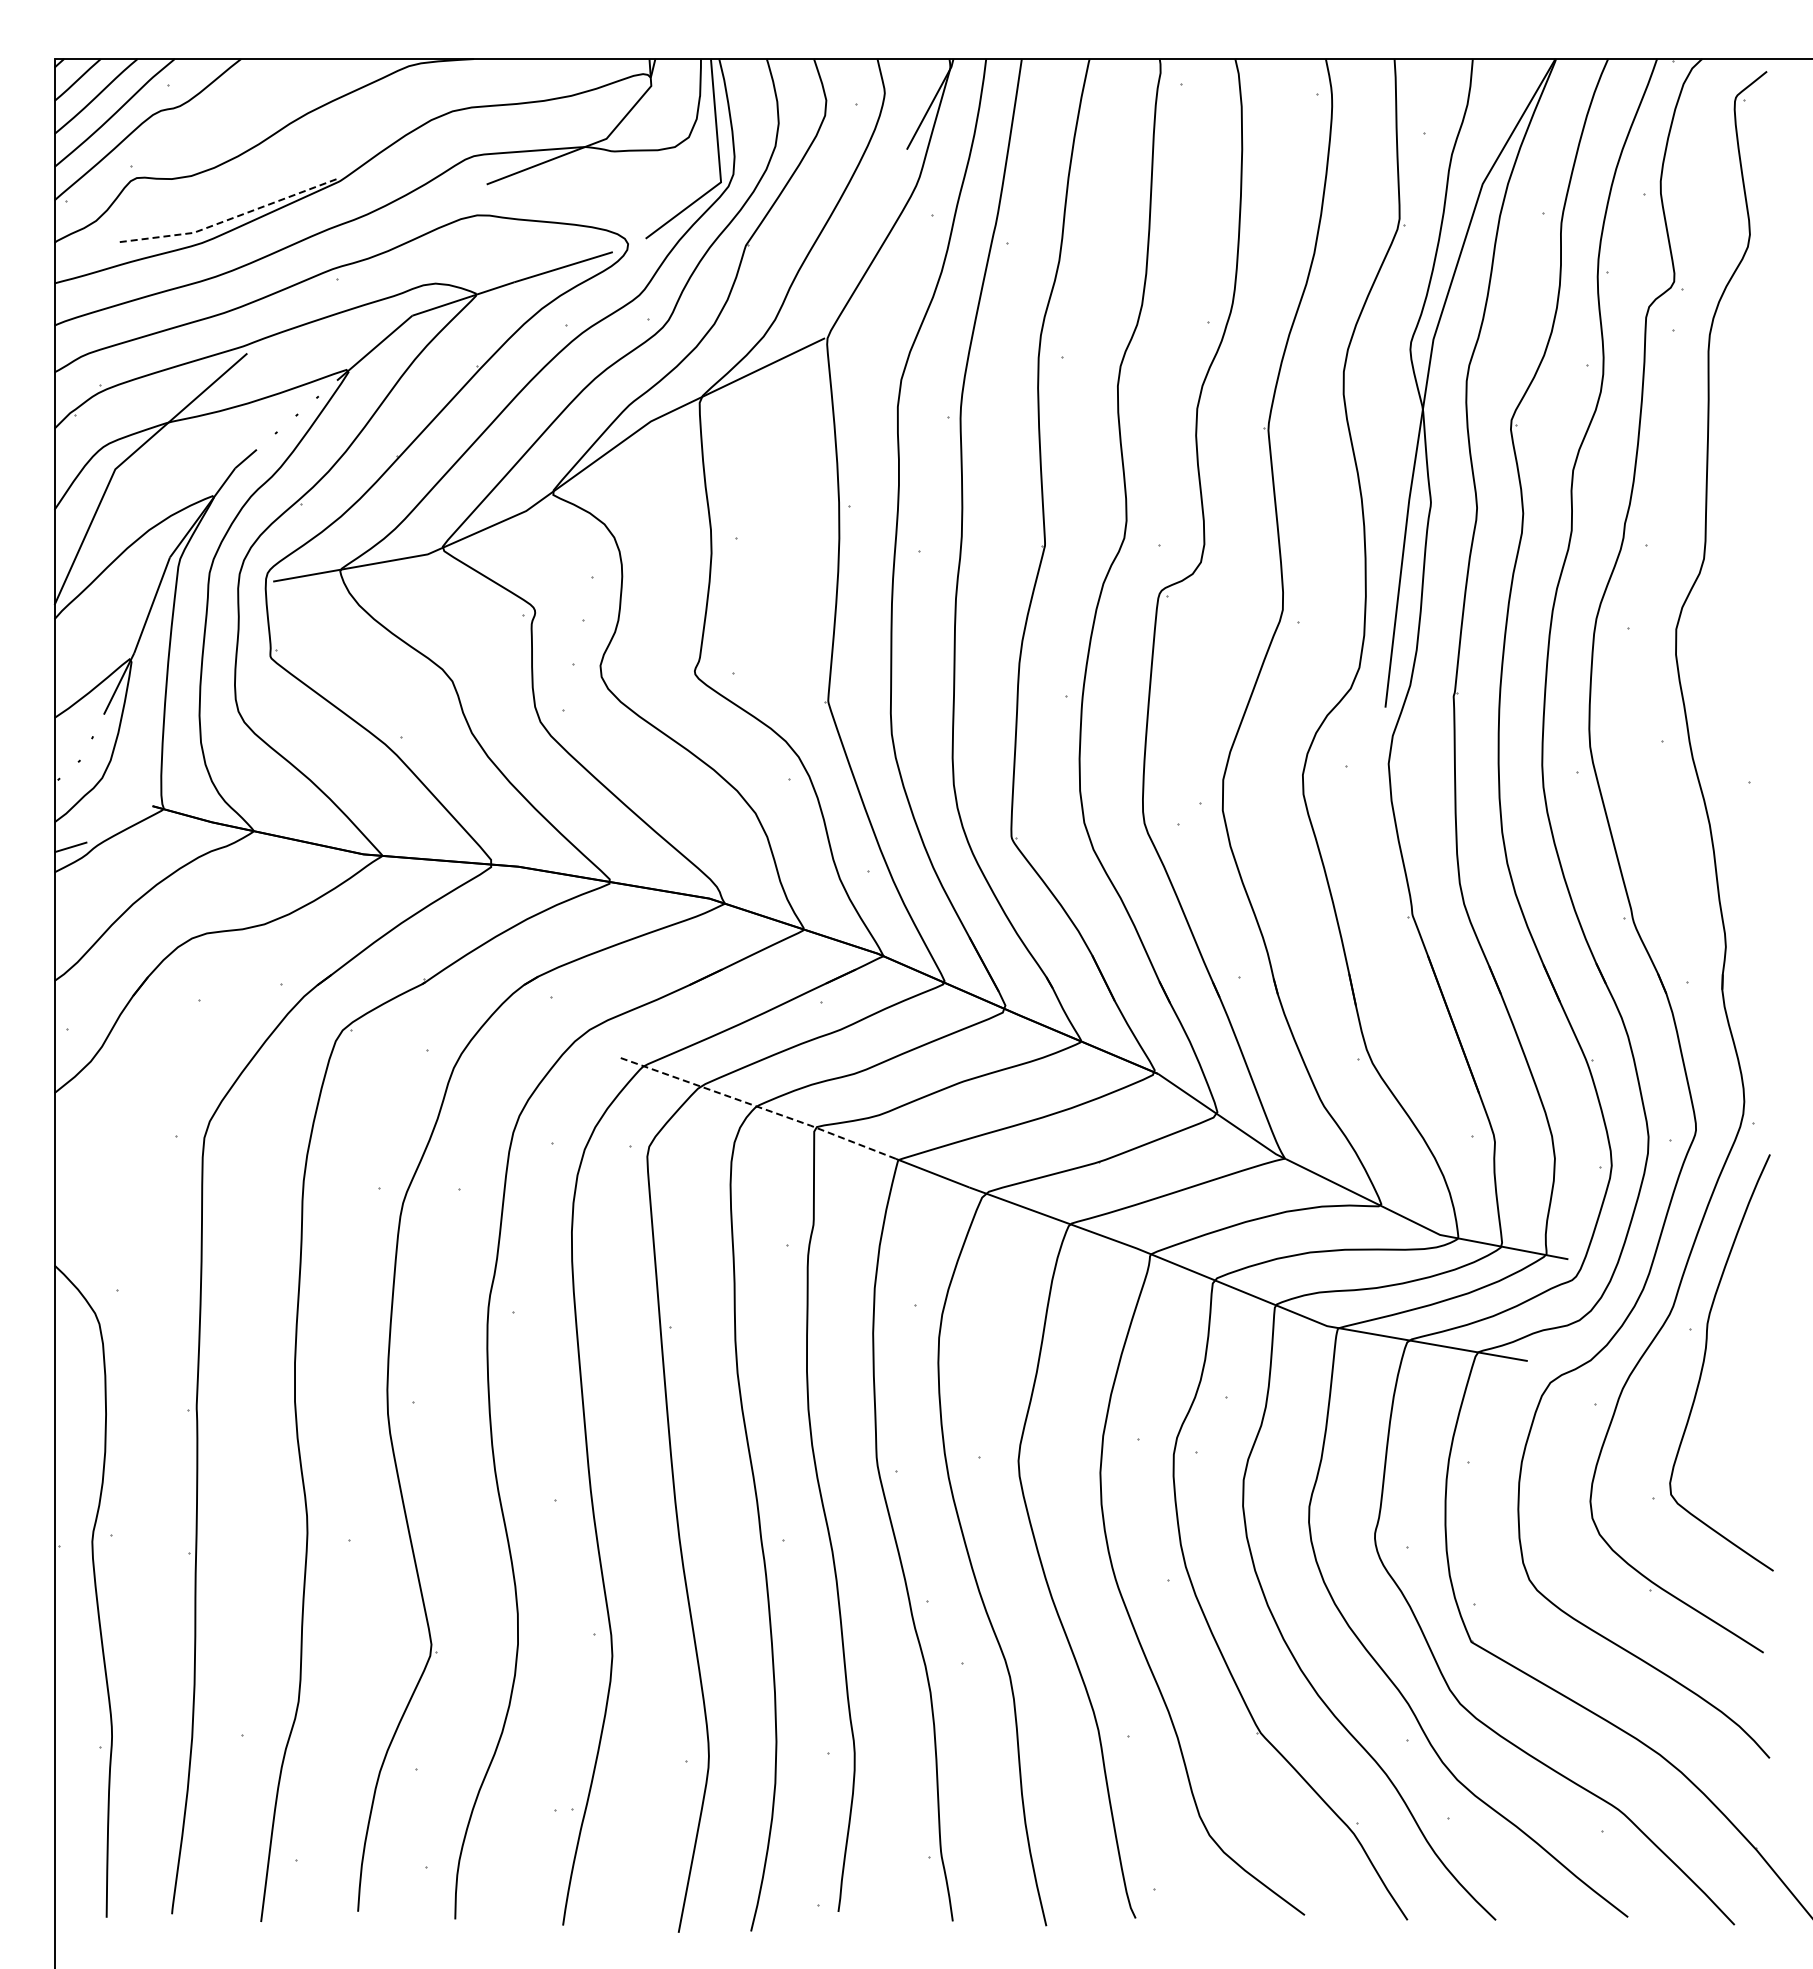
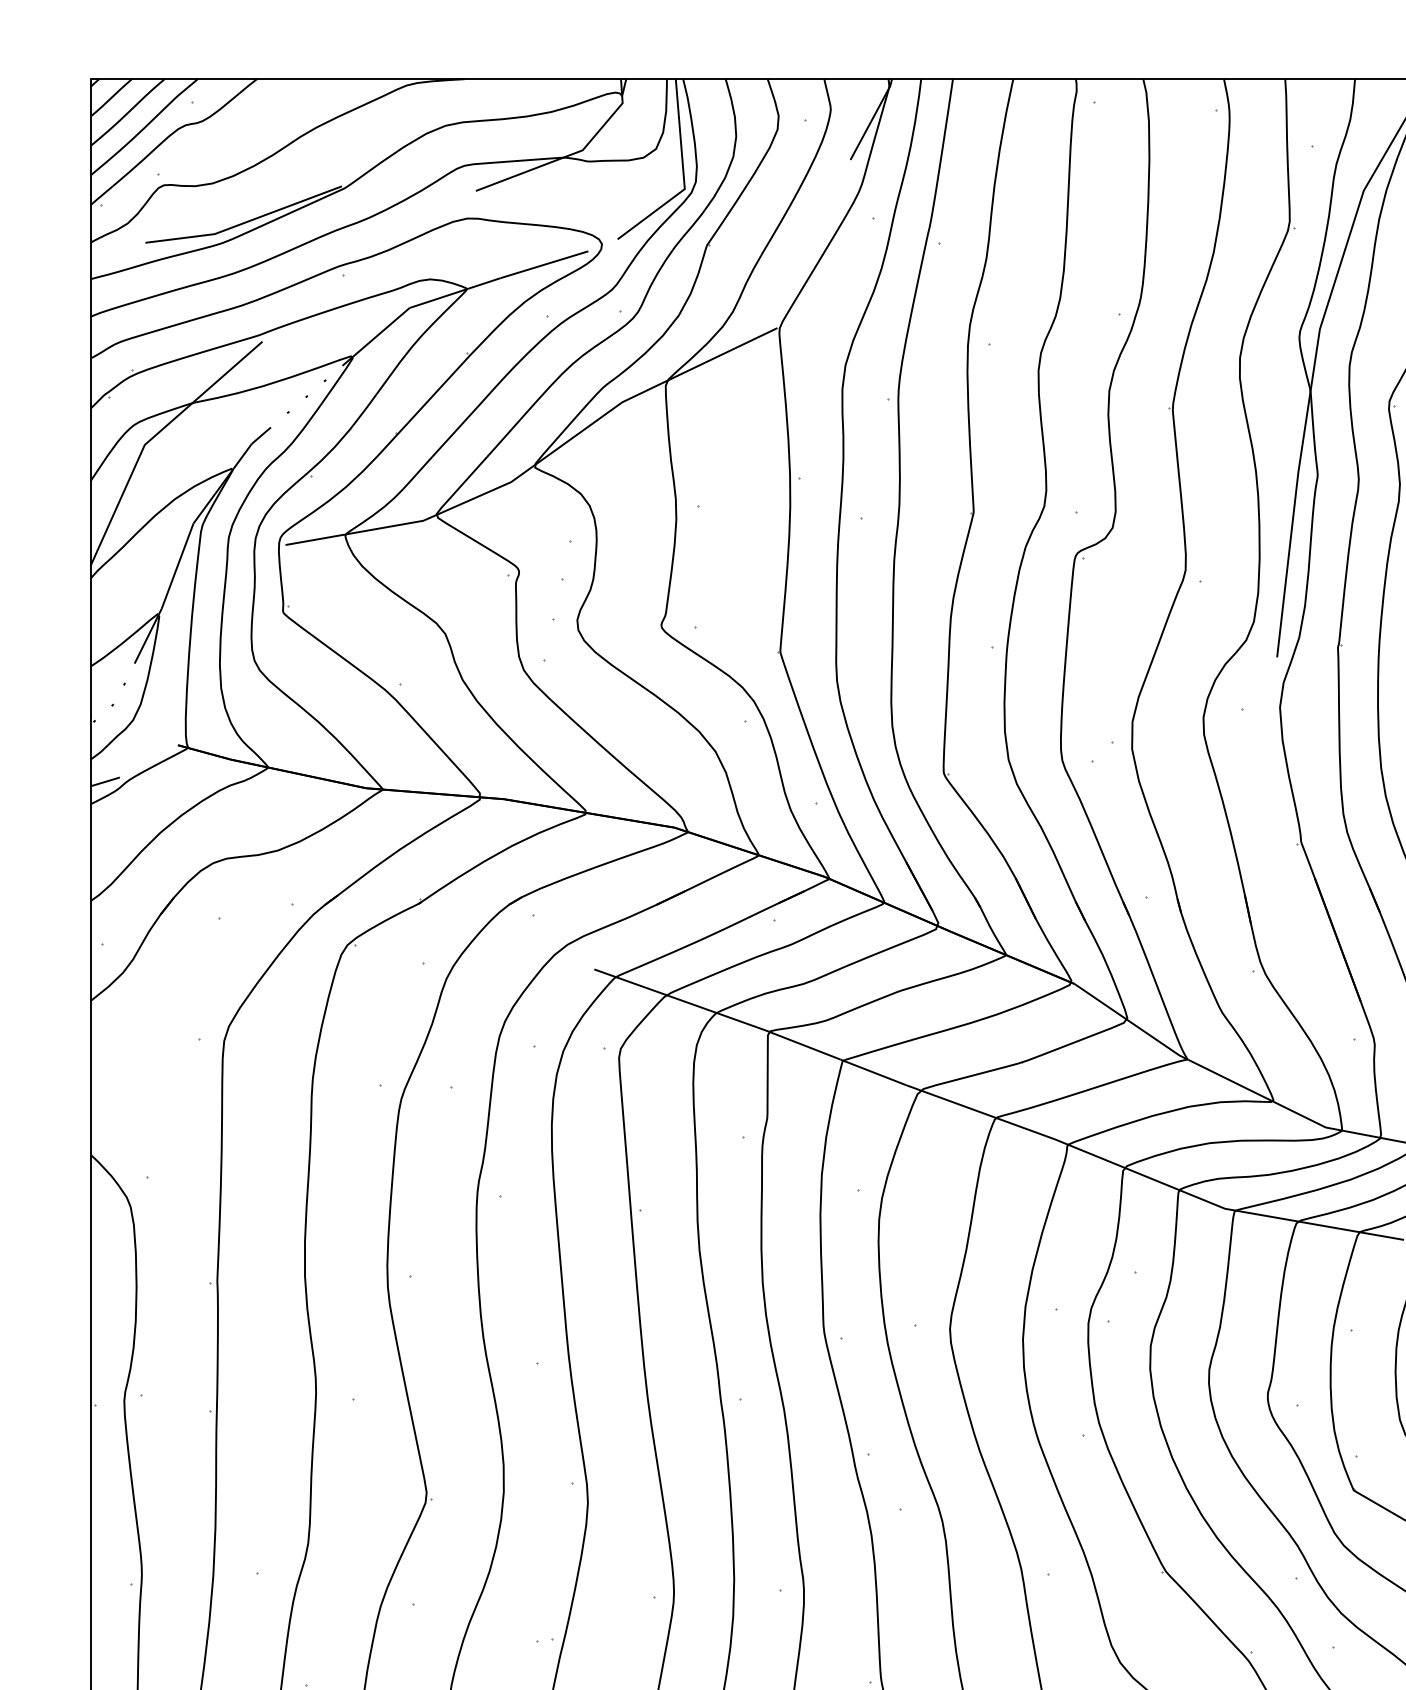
line: (227, 220) -> (244, 223), dashed -> solid
line: (758, 1107) -> (718, 1013), dashed -> solid

